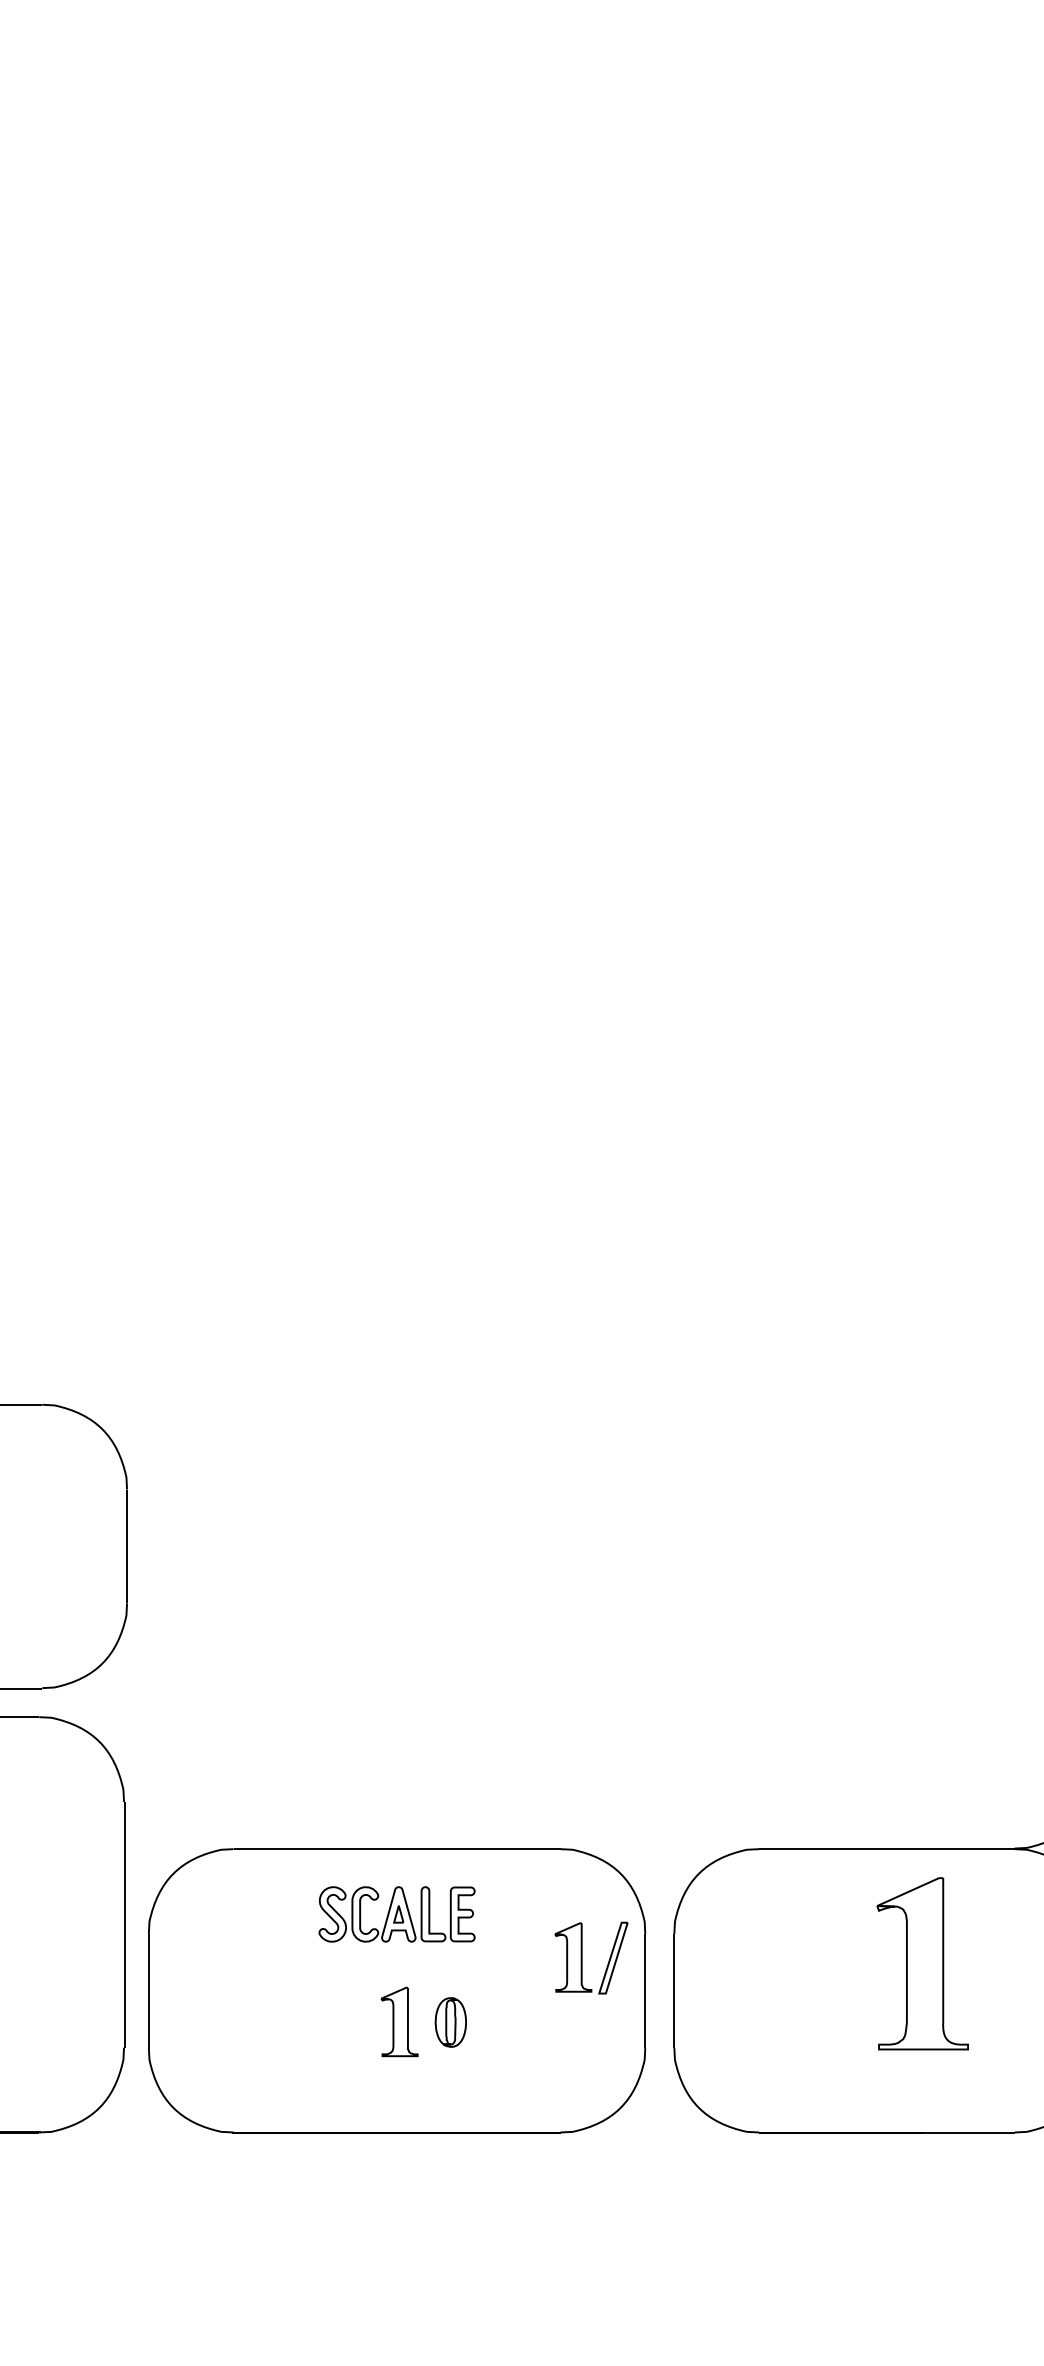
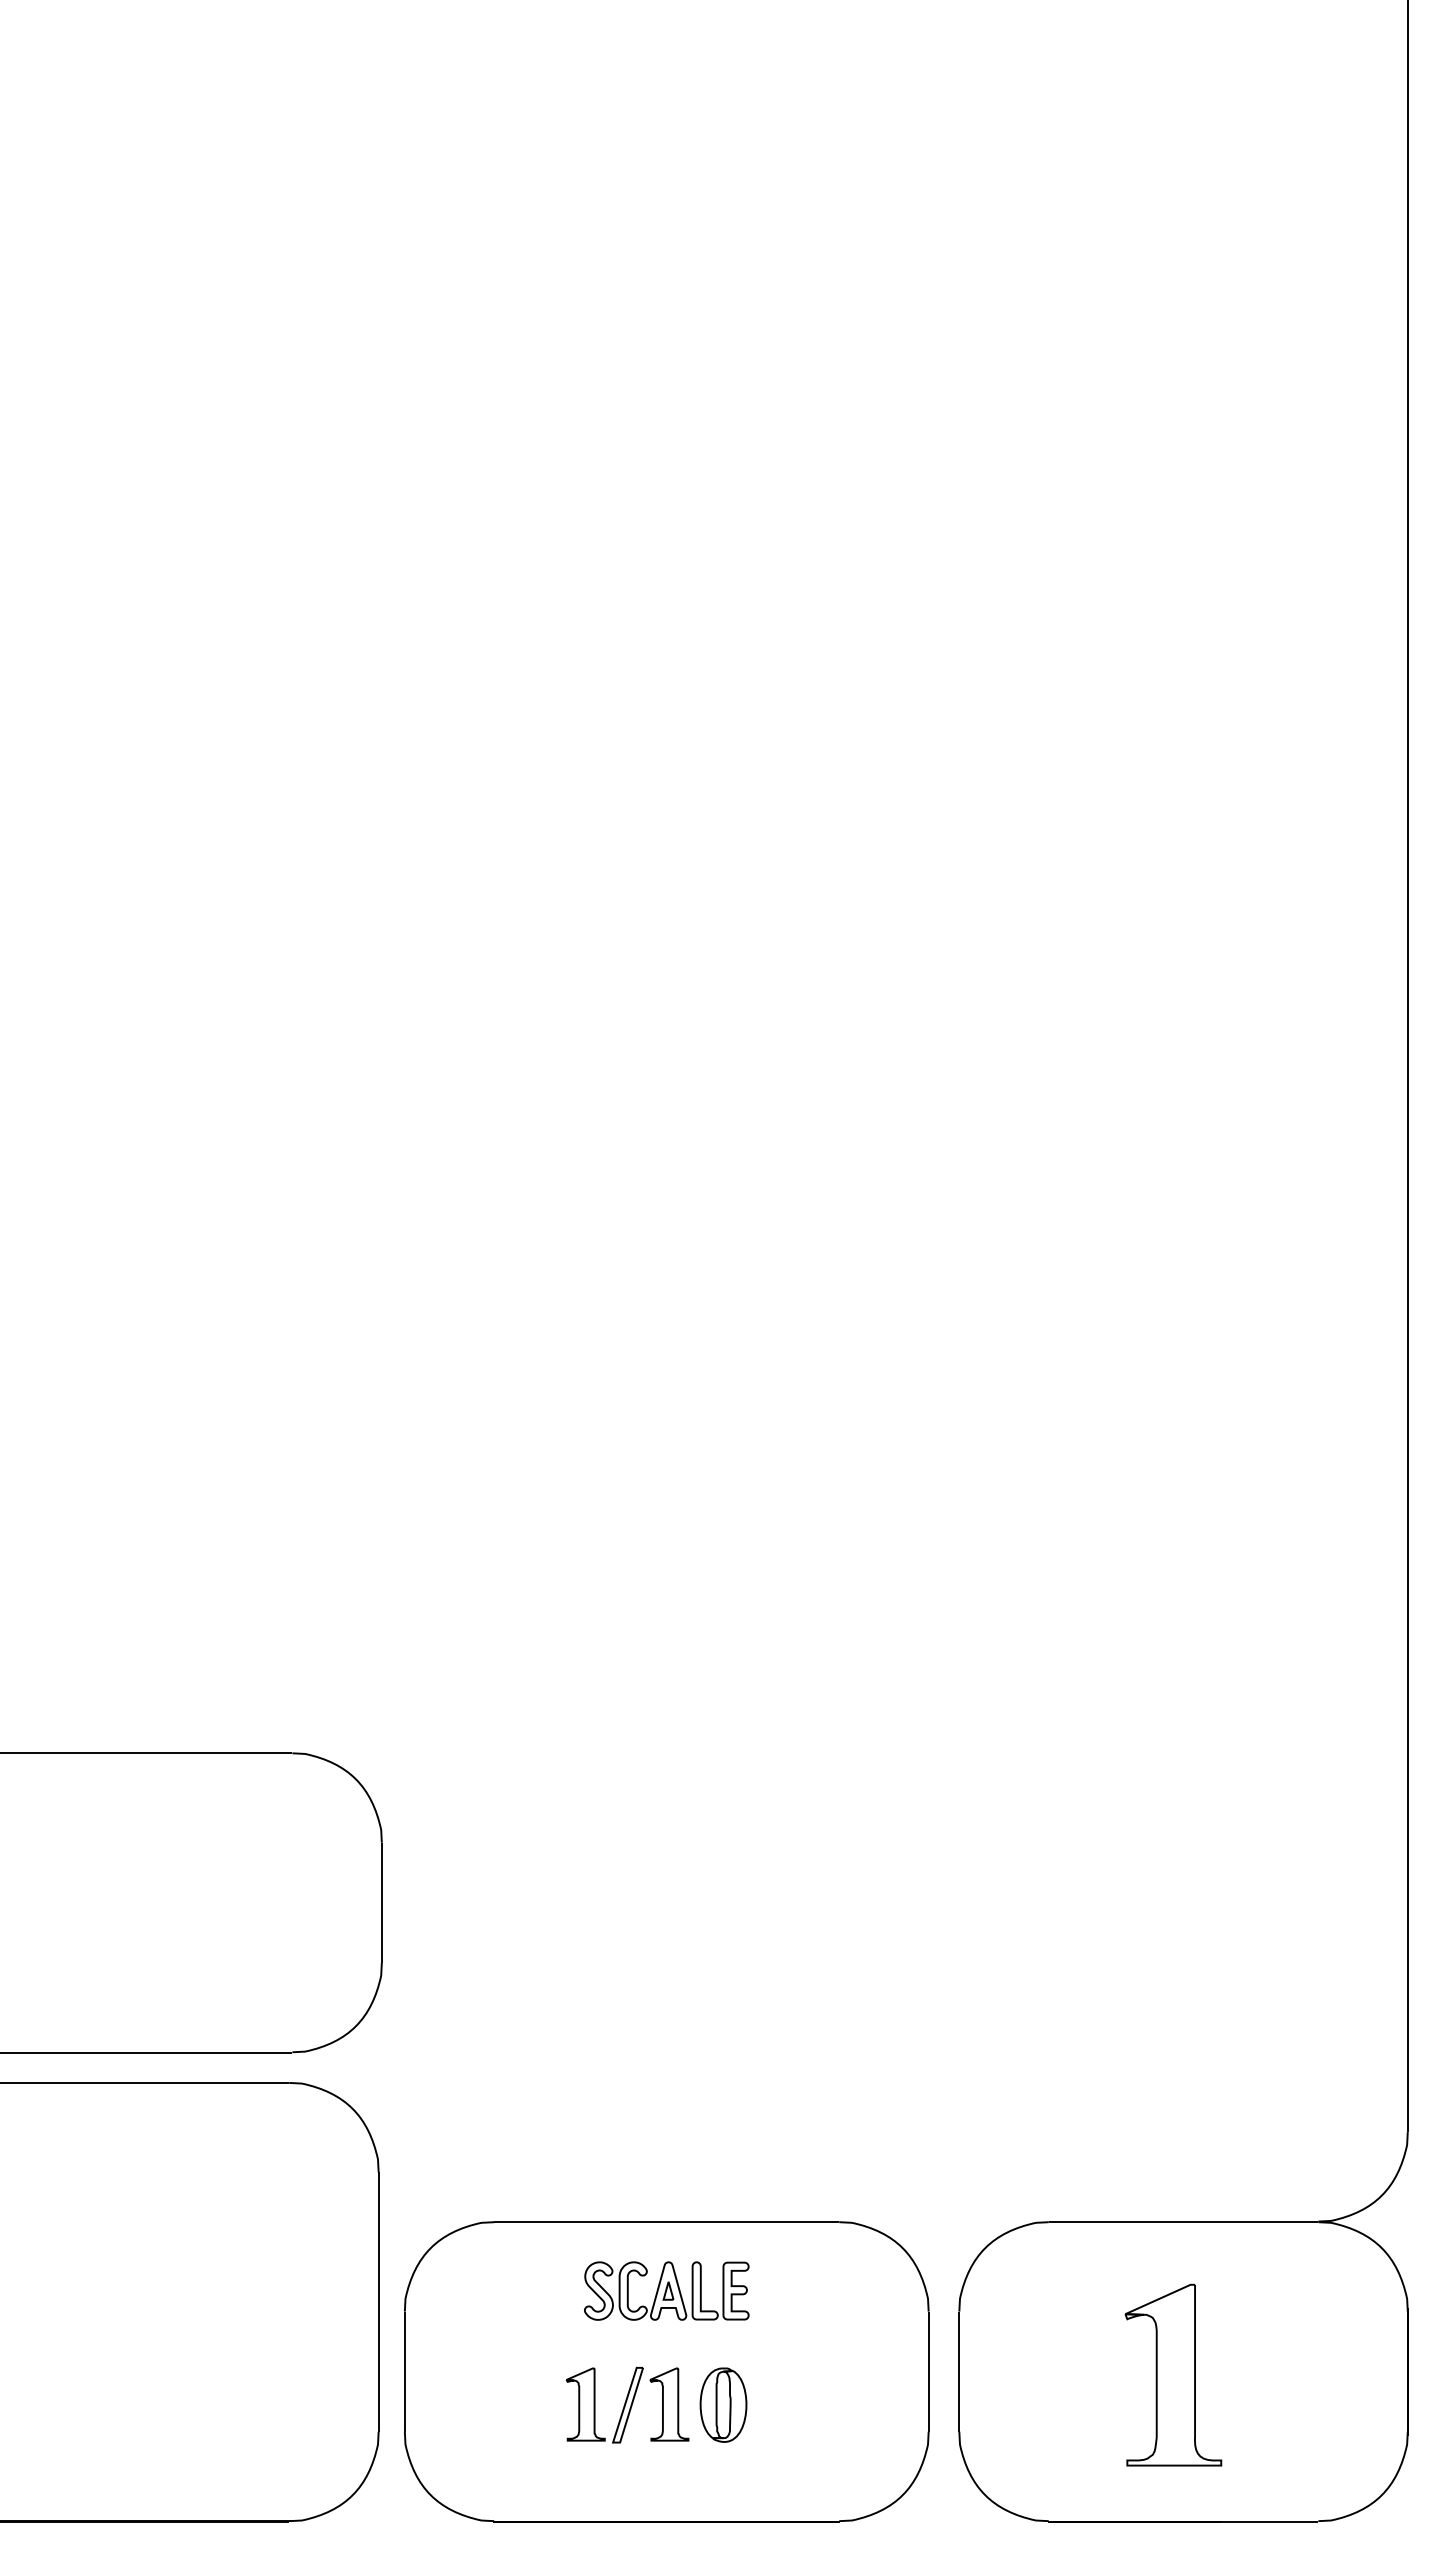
part: (582, 1958) -> (595, 2405), moved
part: (922, 1963) -> (1173, 2374), moved
part: (450, 2021) -> (723, 2404), size x1.43

